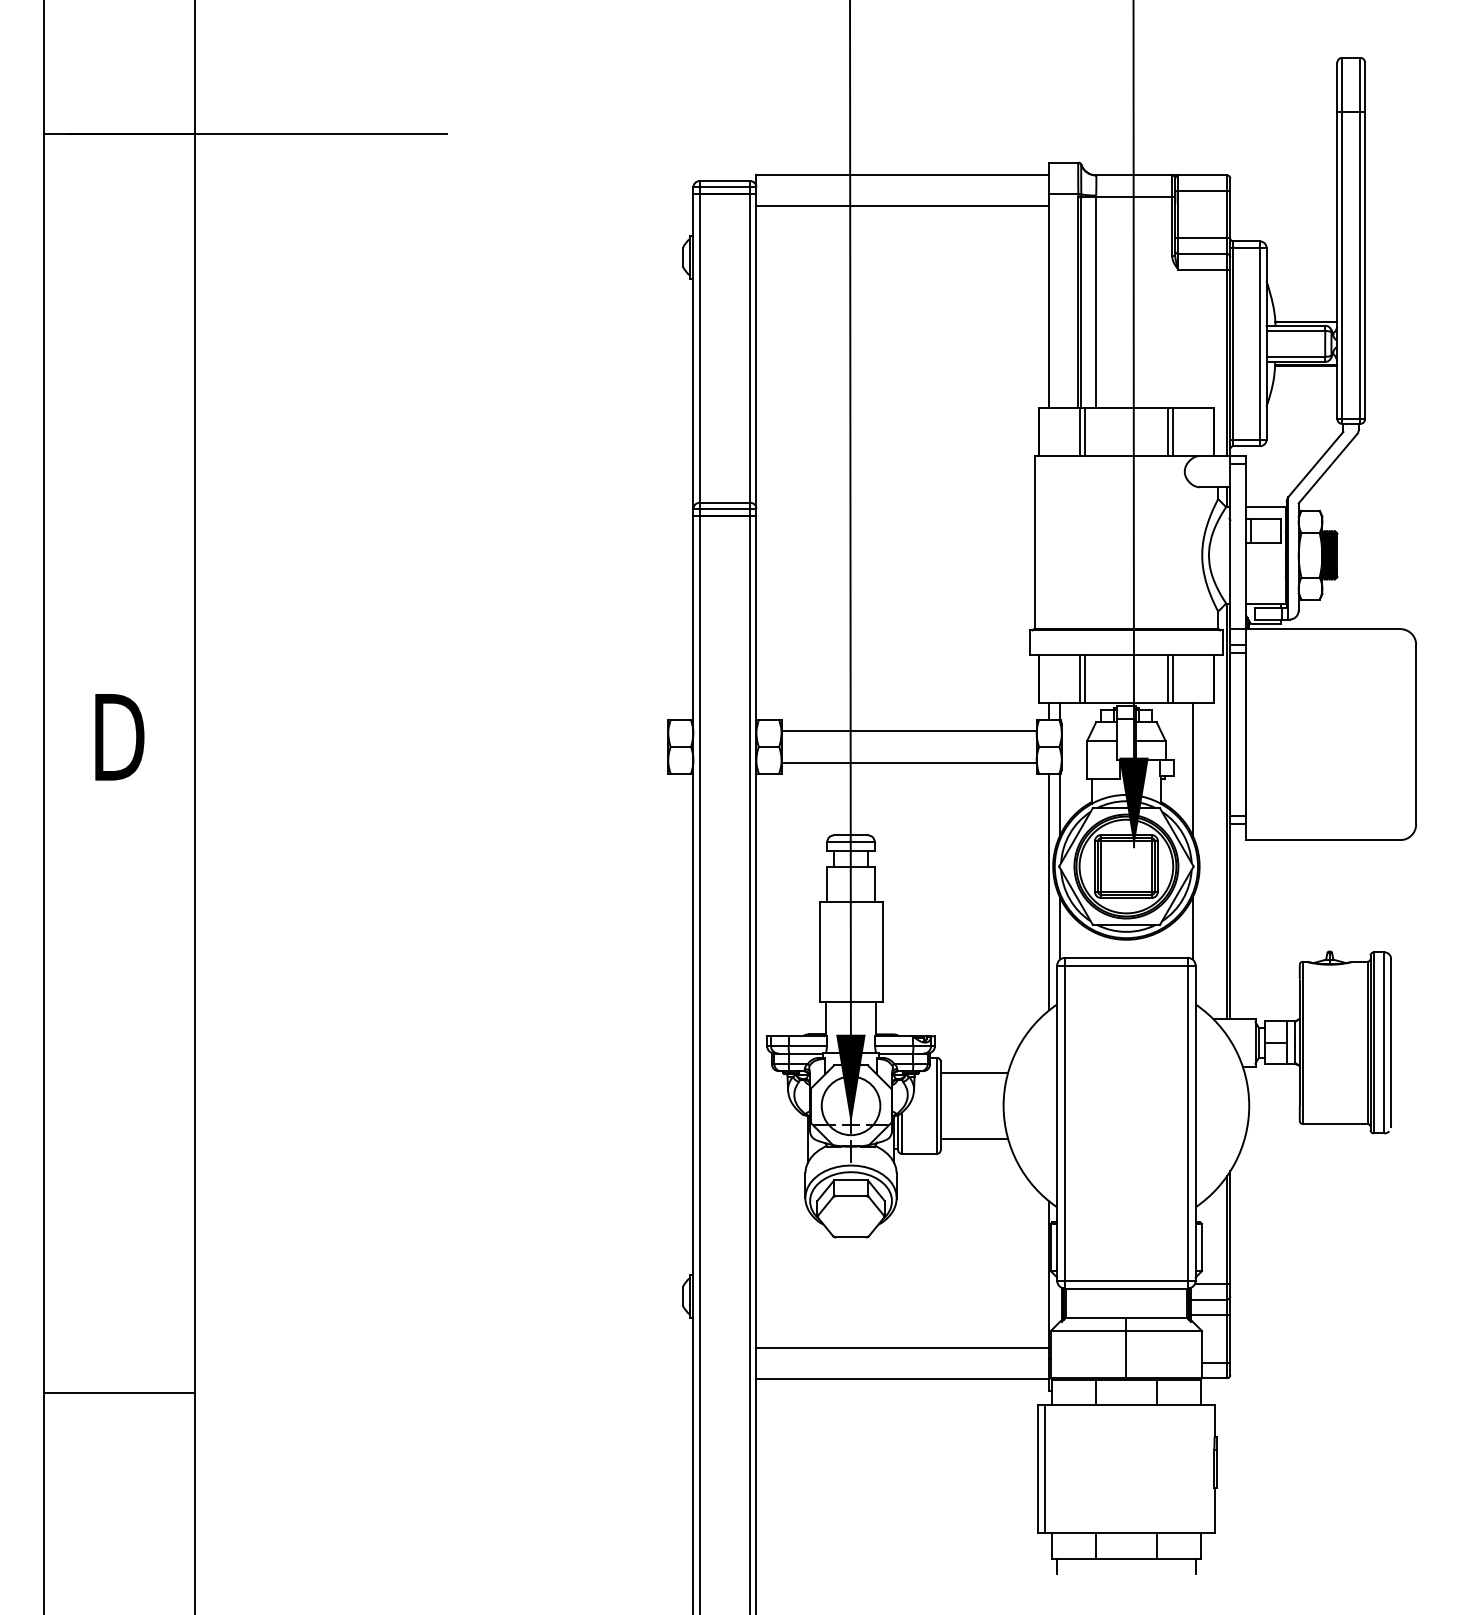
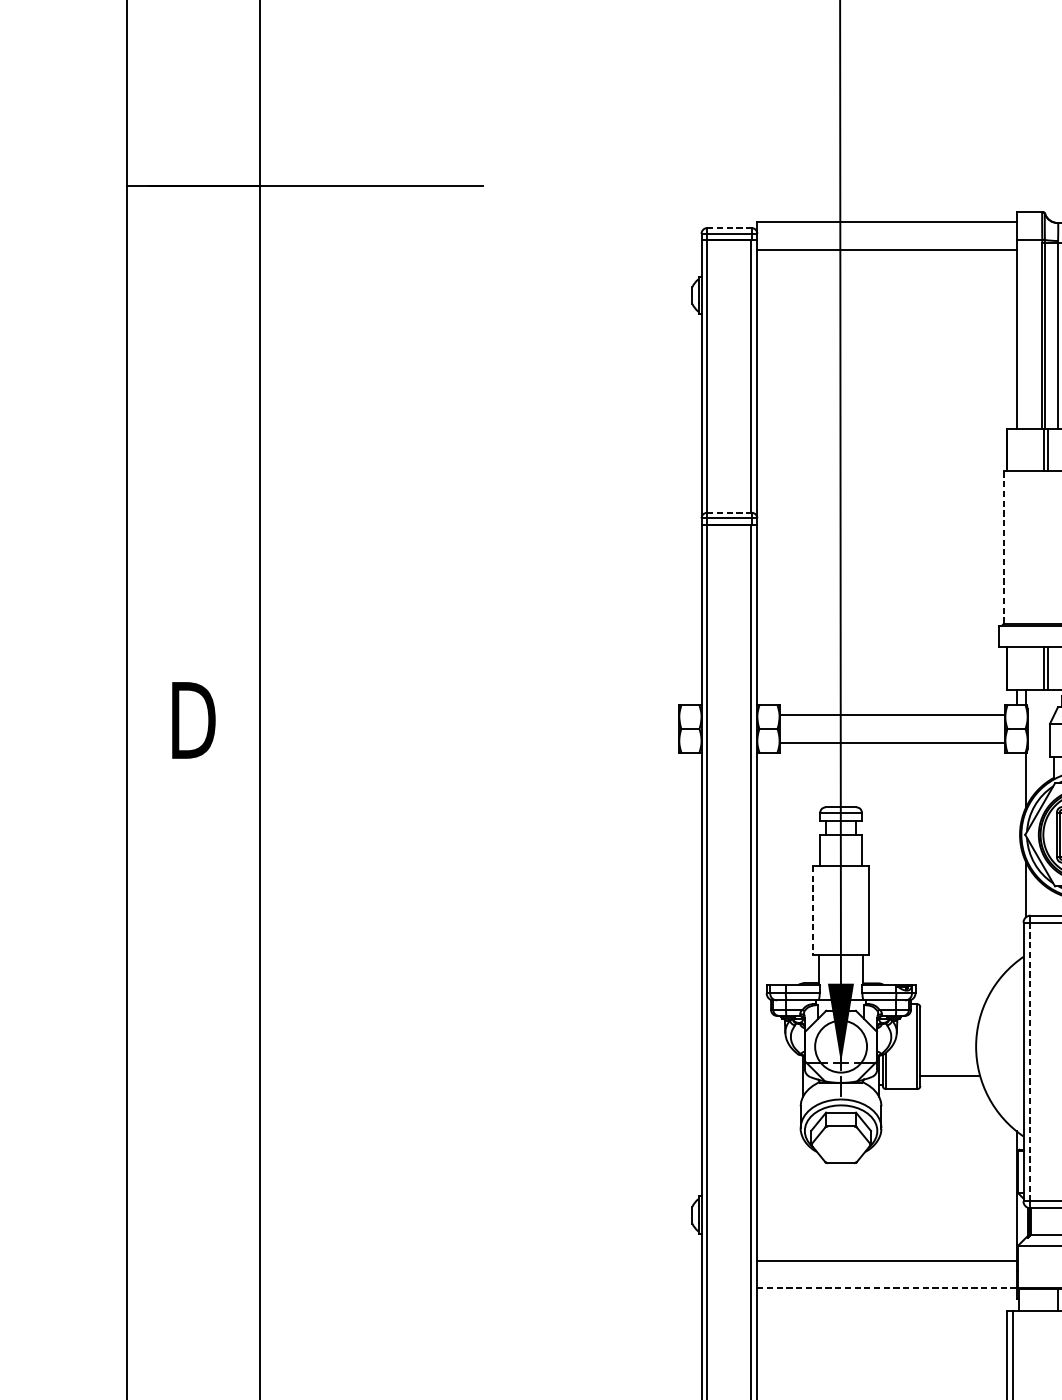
line: (725, 181) -> (729, 228), solid -> dashed
line: (725, 502) -> (729, 512), solid -> dashed
line: (1034, 542) -> (1003, 548), solid -> dashed
line: (1049, 891) -> (1016, 856), removed
line: (819, 952) -> (813, 910), solid -> dashed
line: (974, 1072) -> (950, 1017), removed
line: (1065, 1123) -> (1030, 1062), solid -> dashed
line: (902, 1379) -> (886, 1288), solid -> dashed
line: (118, 1393) -> (192, 1301), removed

